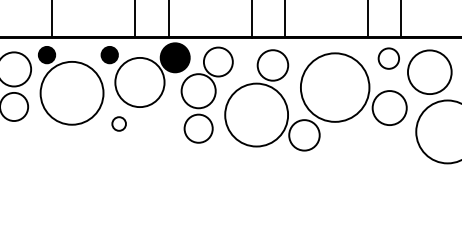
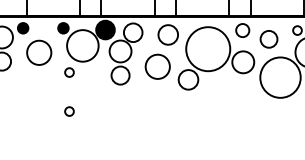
circle: (430, 72) -> (269, 39), size x0.6
circle: (72, 92) -> (39, 52), size x0.6
circle: (256, 114) -> (157, 66), size x0.6
circle: (119, 184) -> (69, 111), added

